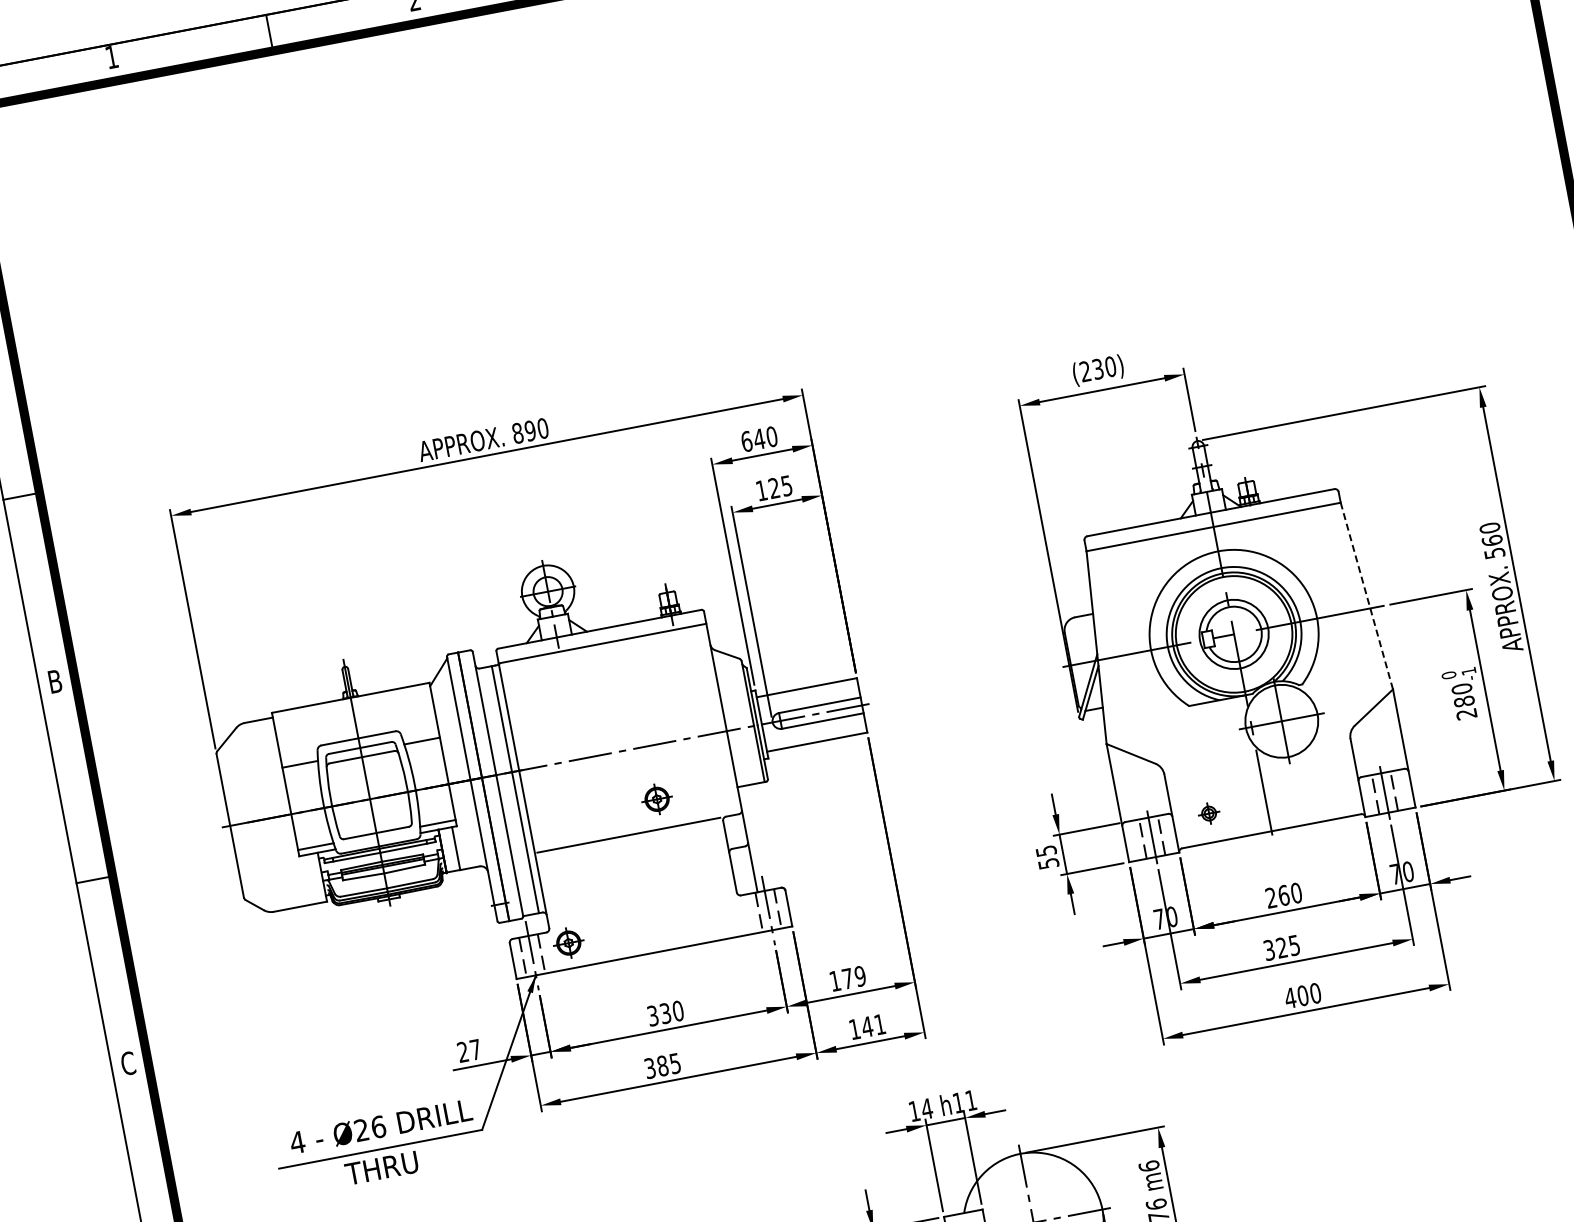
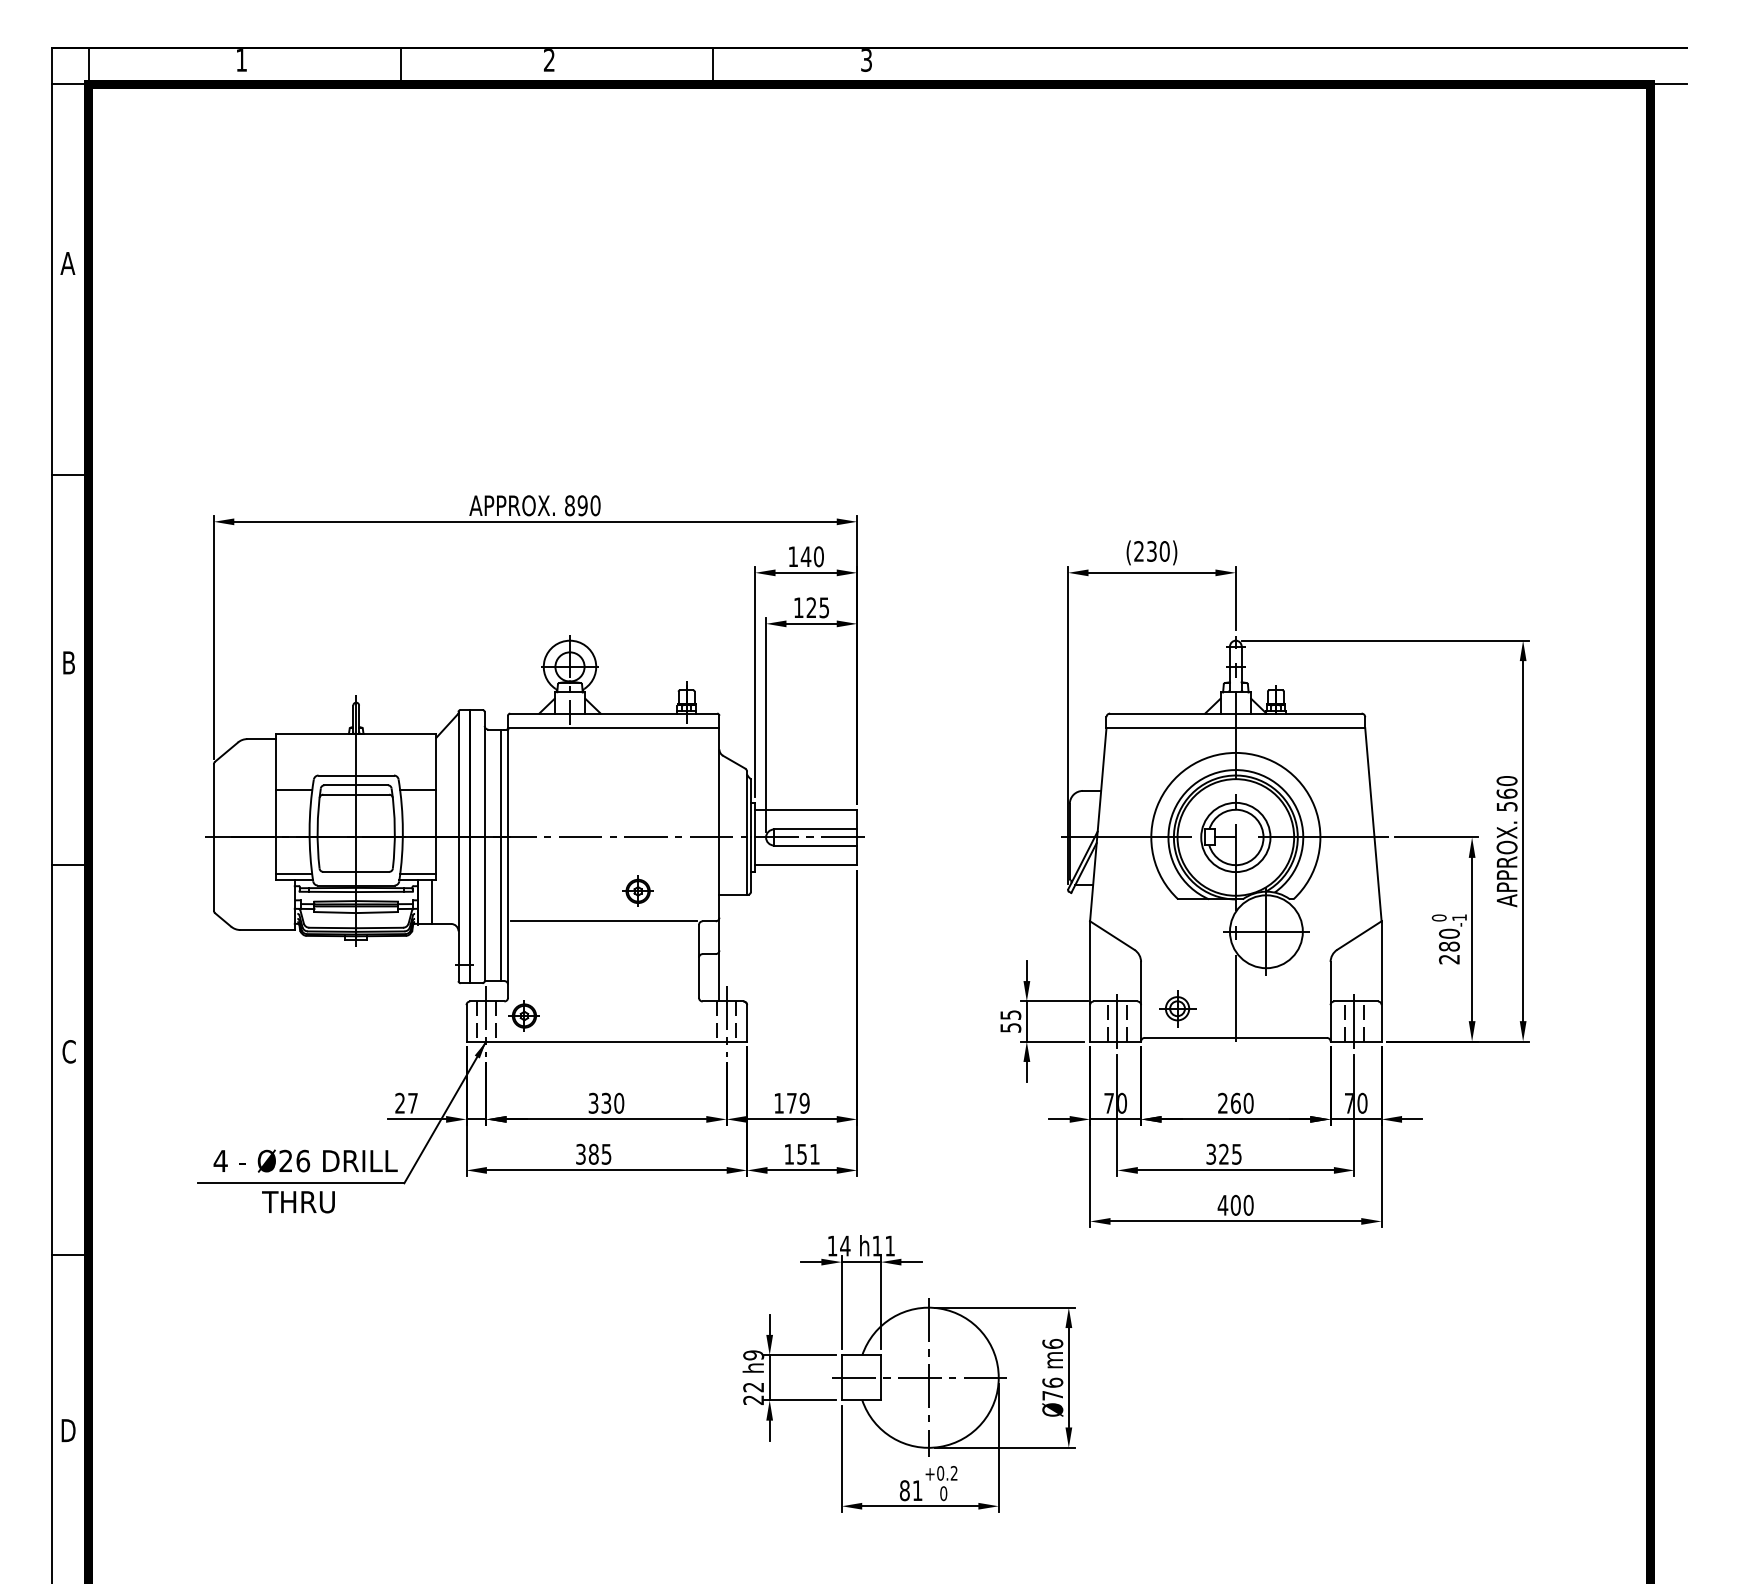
text: (746, 441) -> (793, 556), 640 -> 140
line: (1366, 595) -> (1373, 824), dashed -> solid
part: (1208, 813) -> (1177, 1008), size x1.67
text: (866, 1027) -> (801, 1154), 141 -> 151

